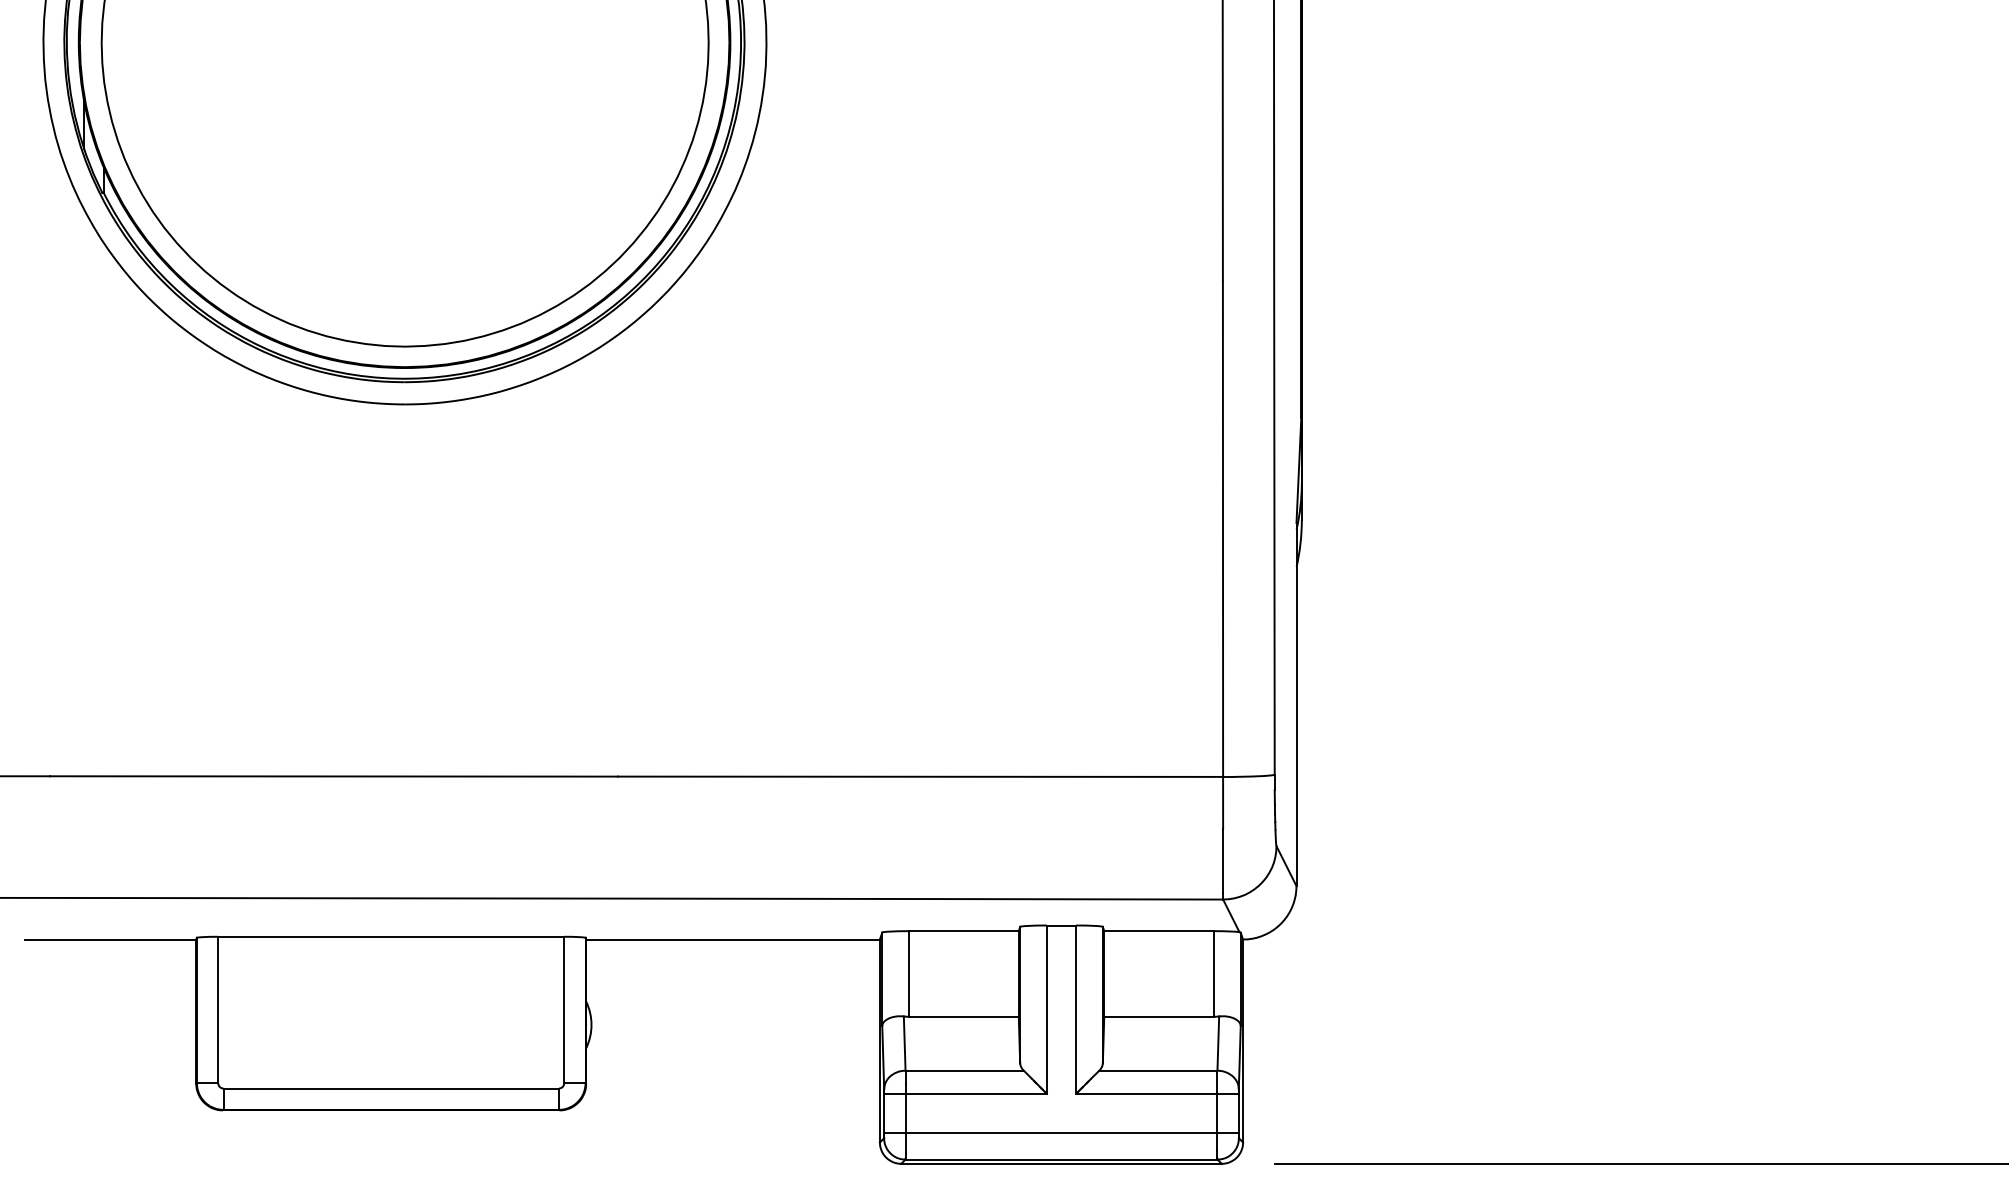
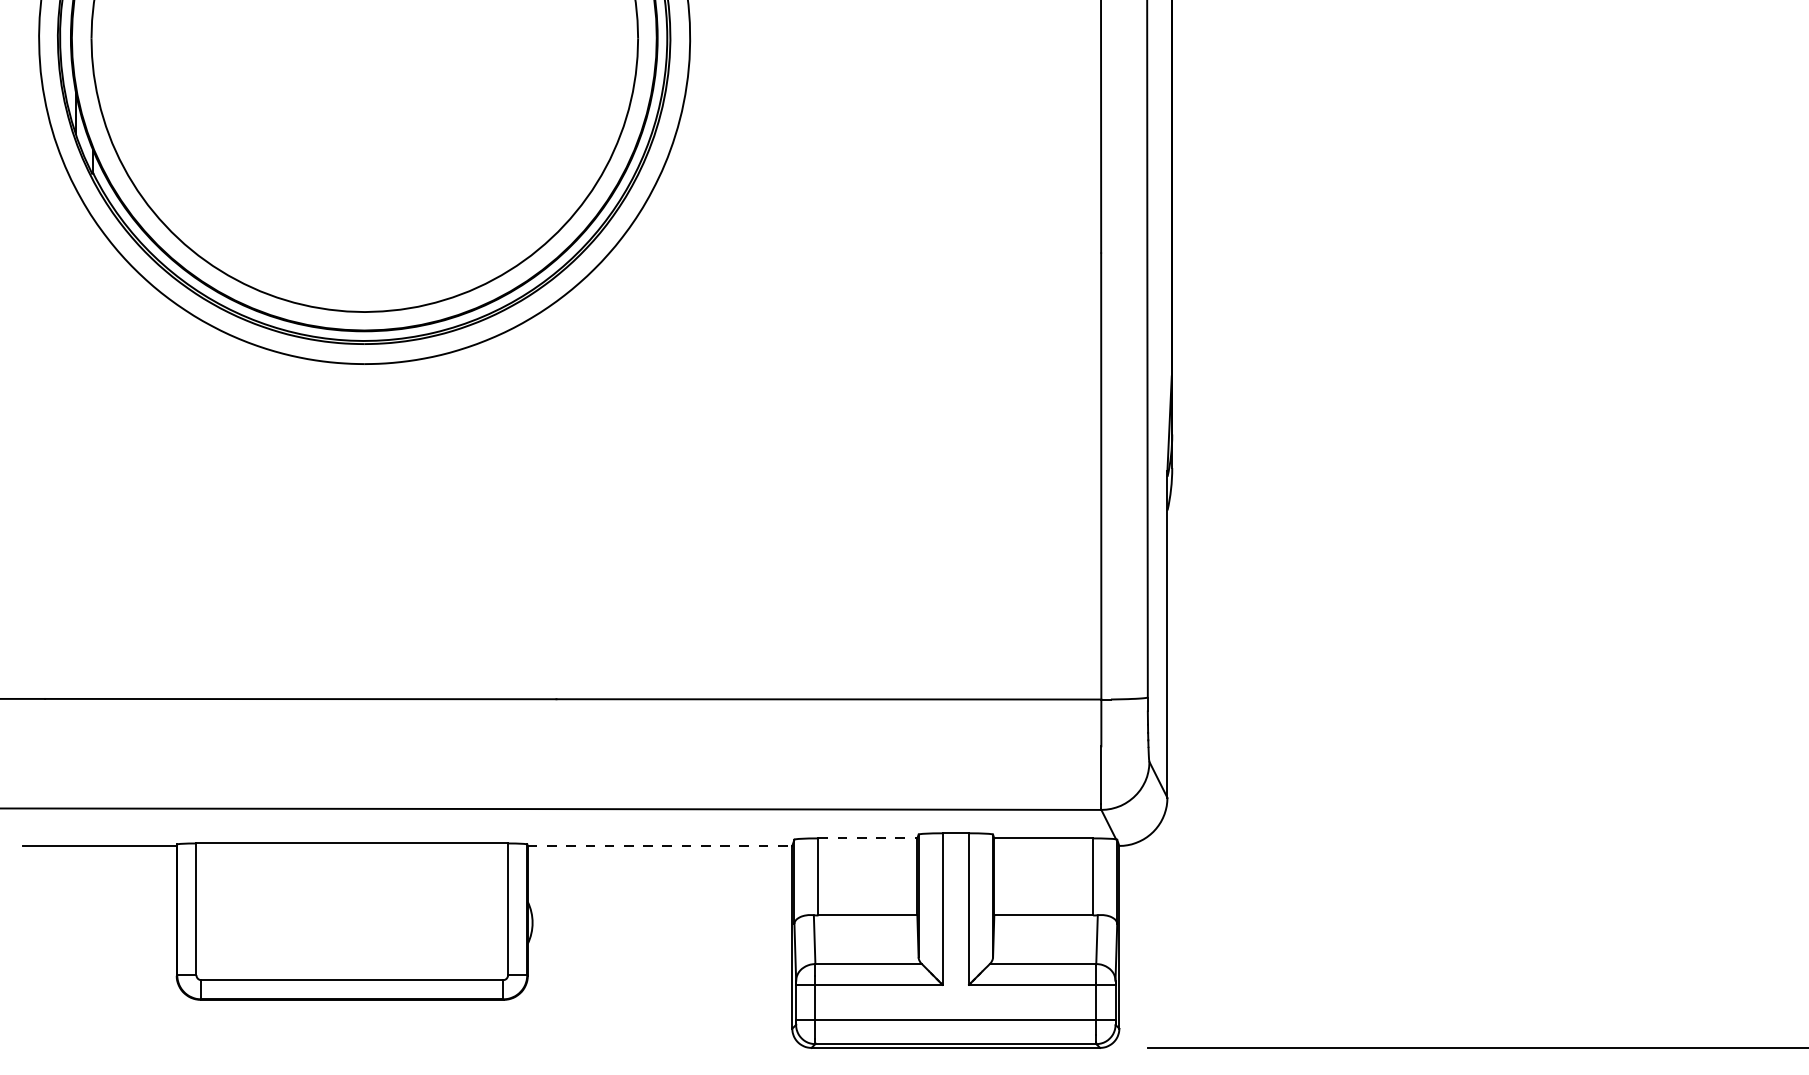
line: (964, 931) -> (868, 838), solid -> dashed
line: (733, 939) -> (660, 845), solid -> dashed

